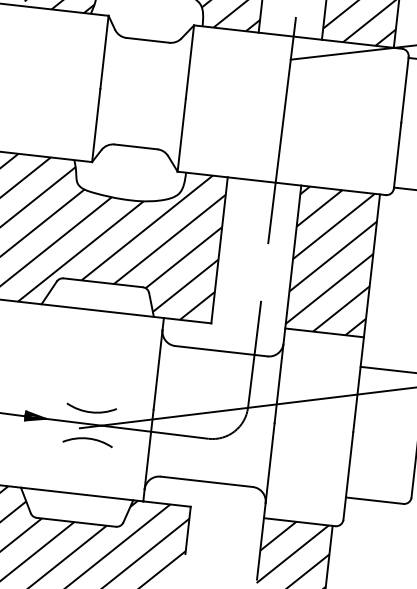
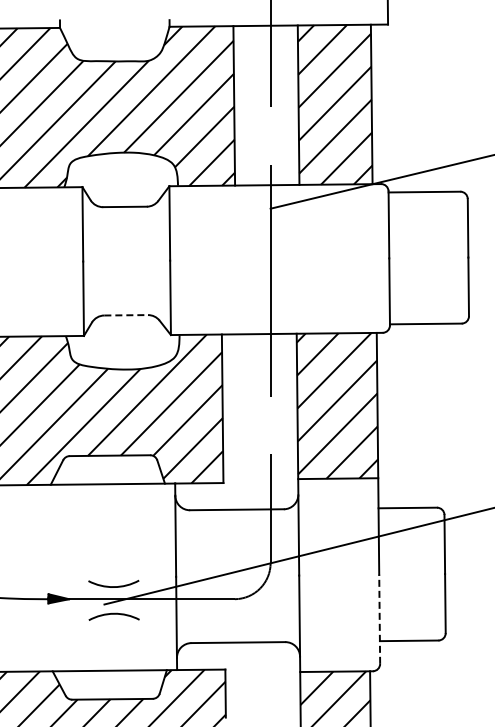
line: (136, 147) -> (126, 315), solid -> dashed
line: (348, 476) -> (379, 619), solid -> dashed

